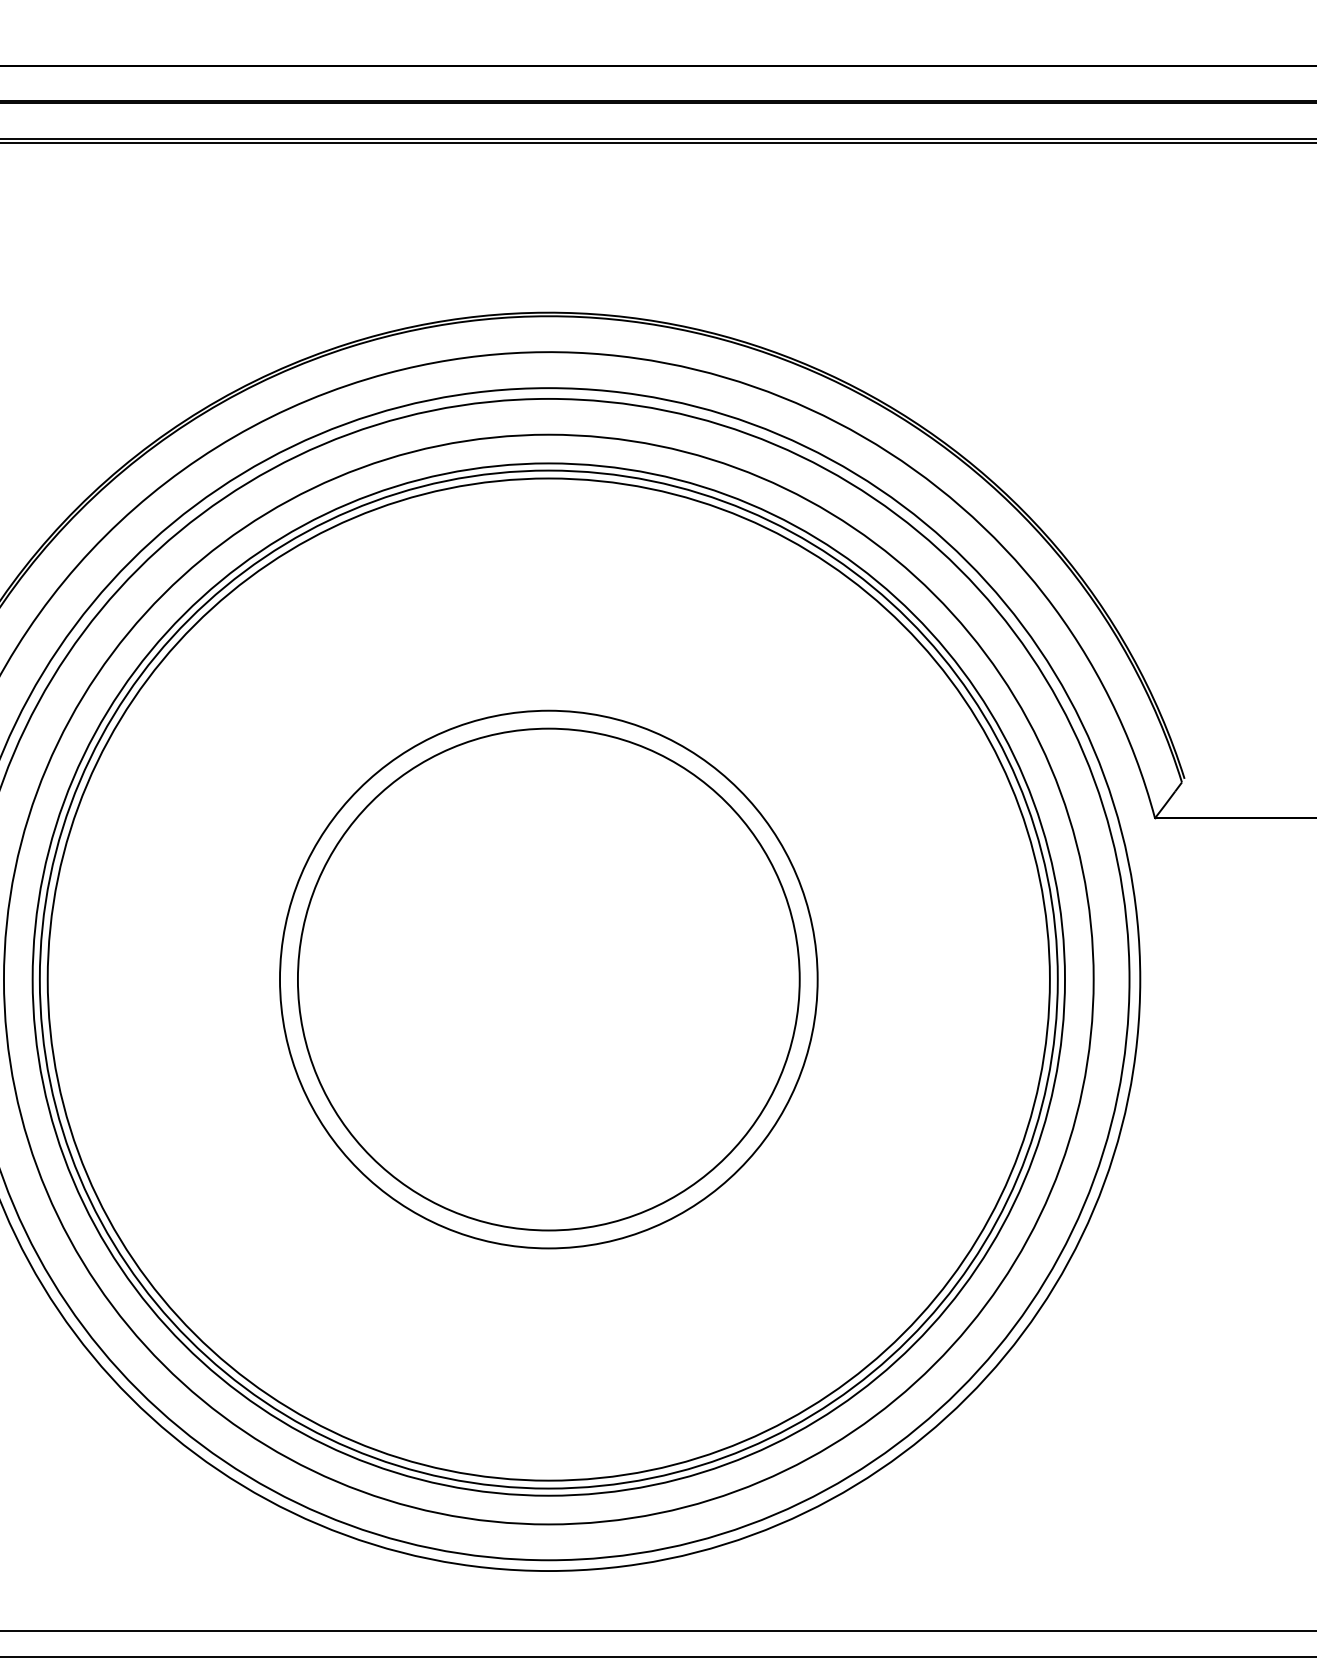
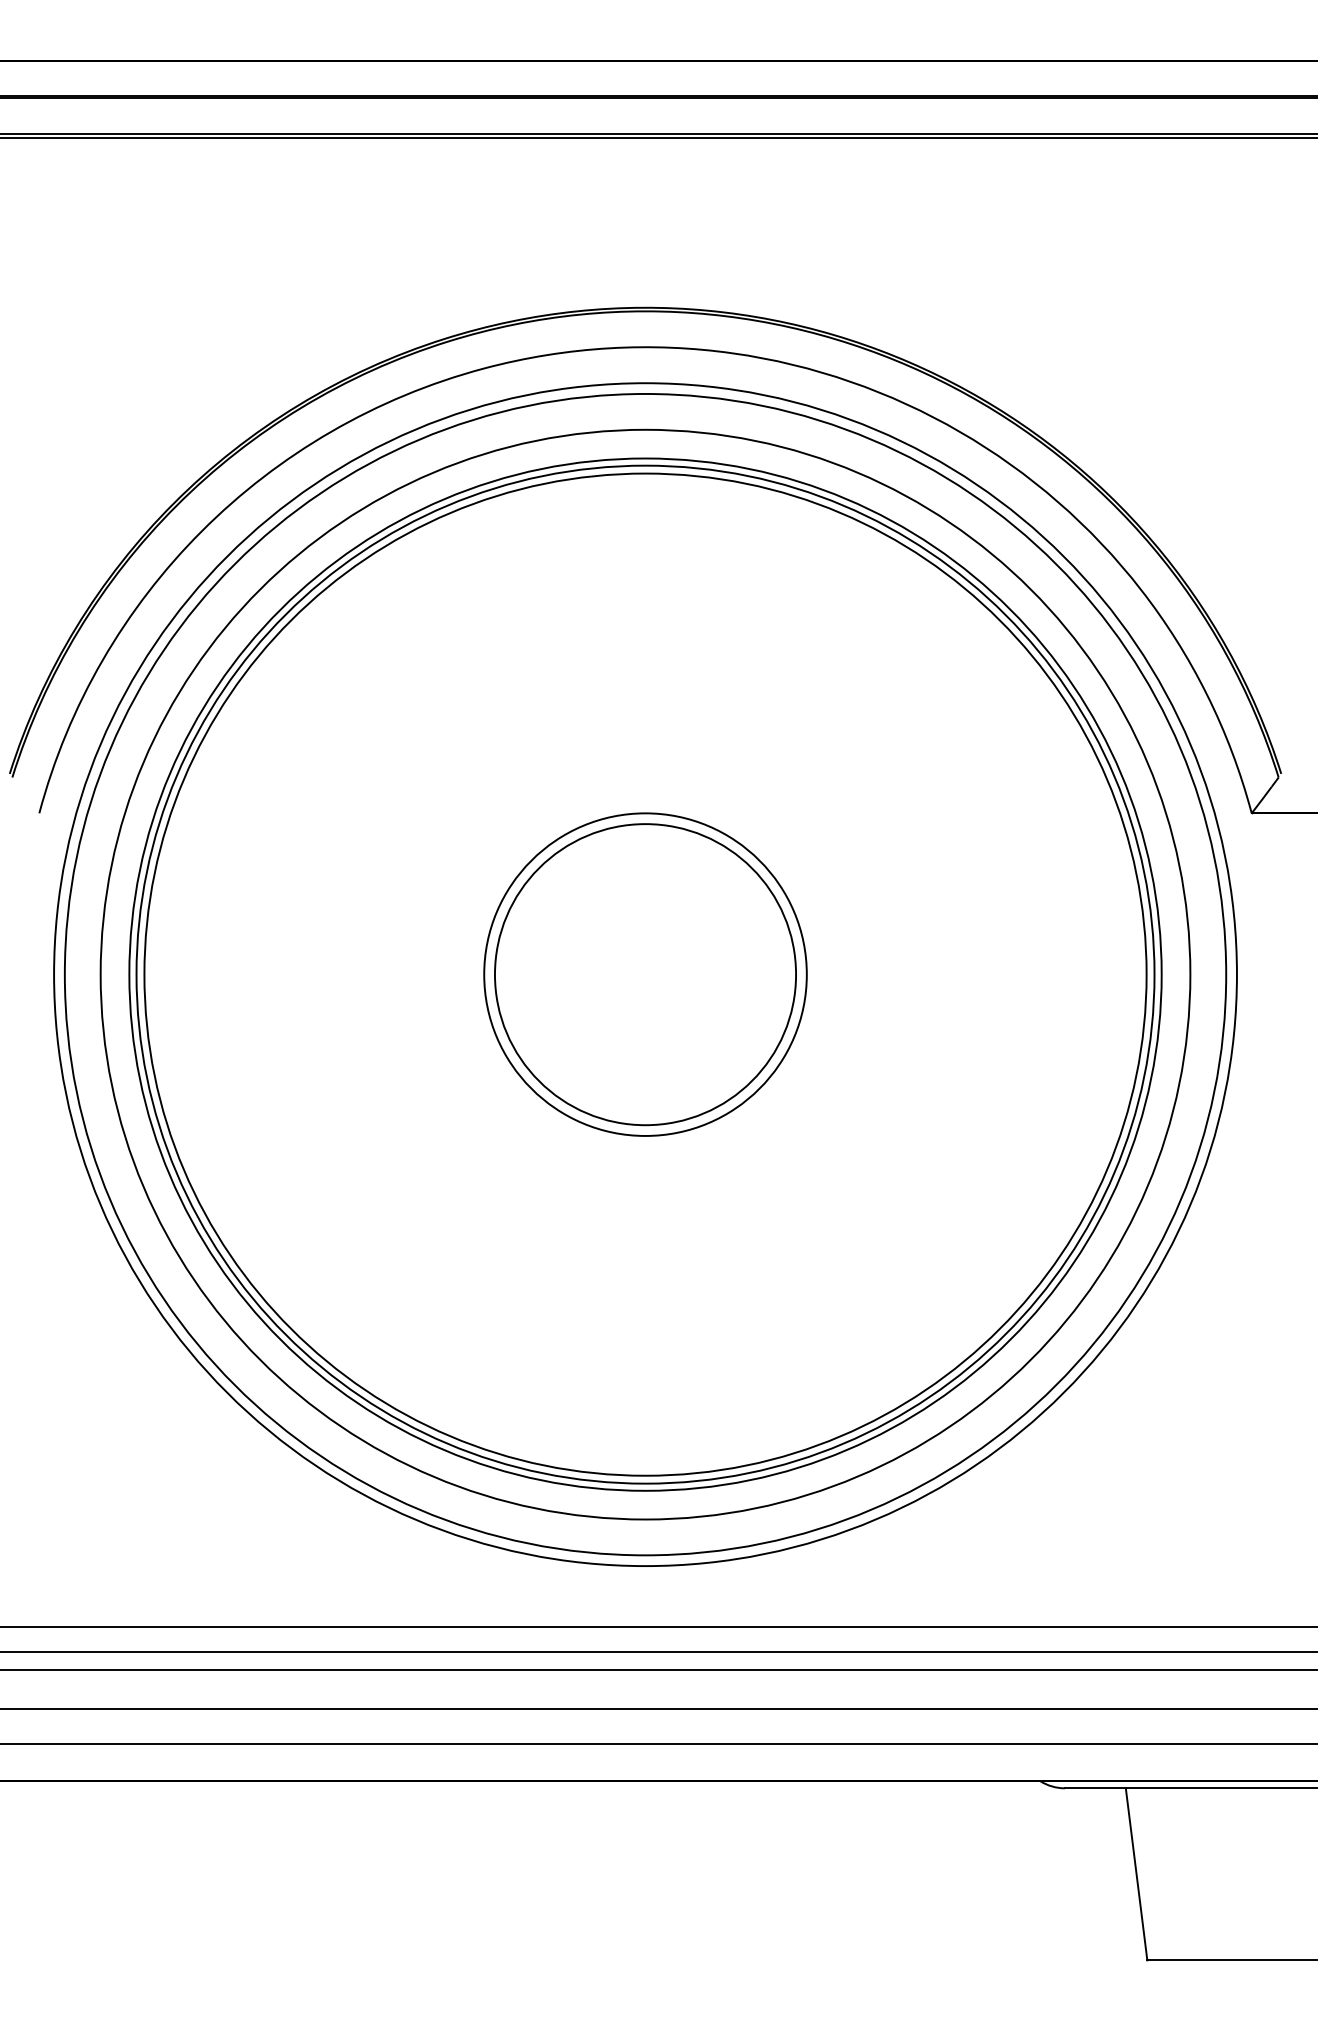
circle: (548, 979) -> (645, 974), size x0.6
circle: (548, 979) -> (645, 974), size x0.6

